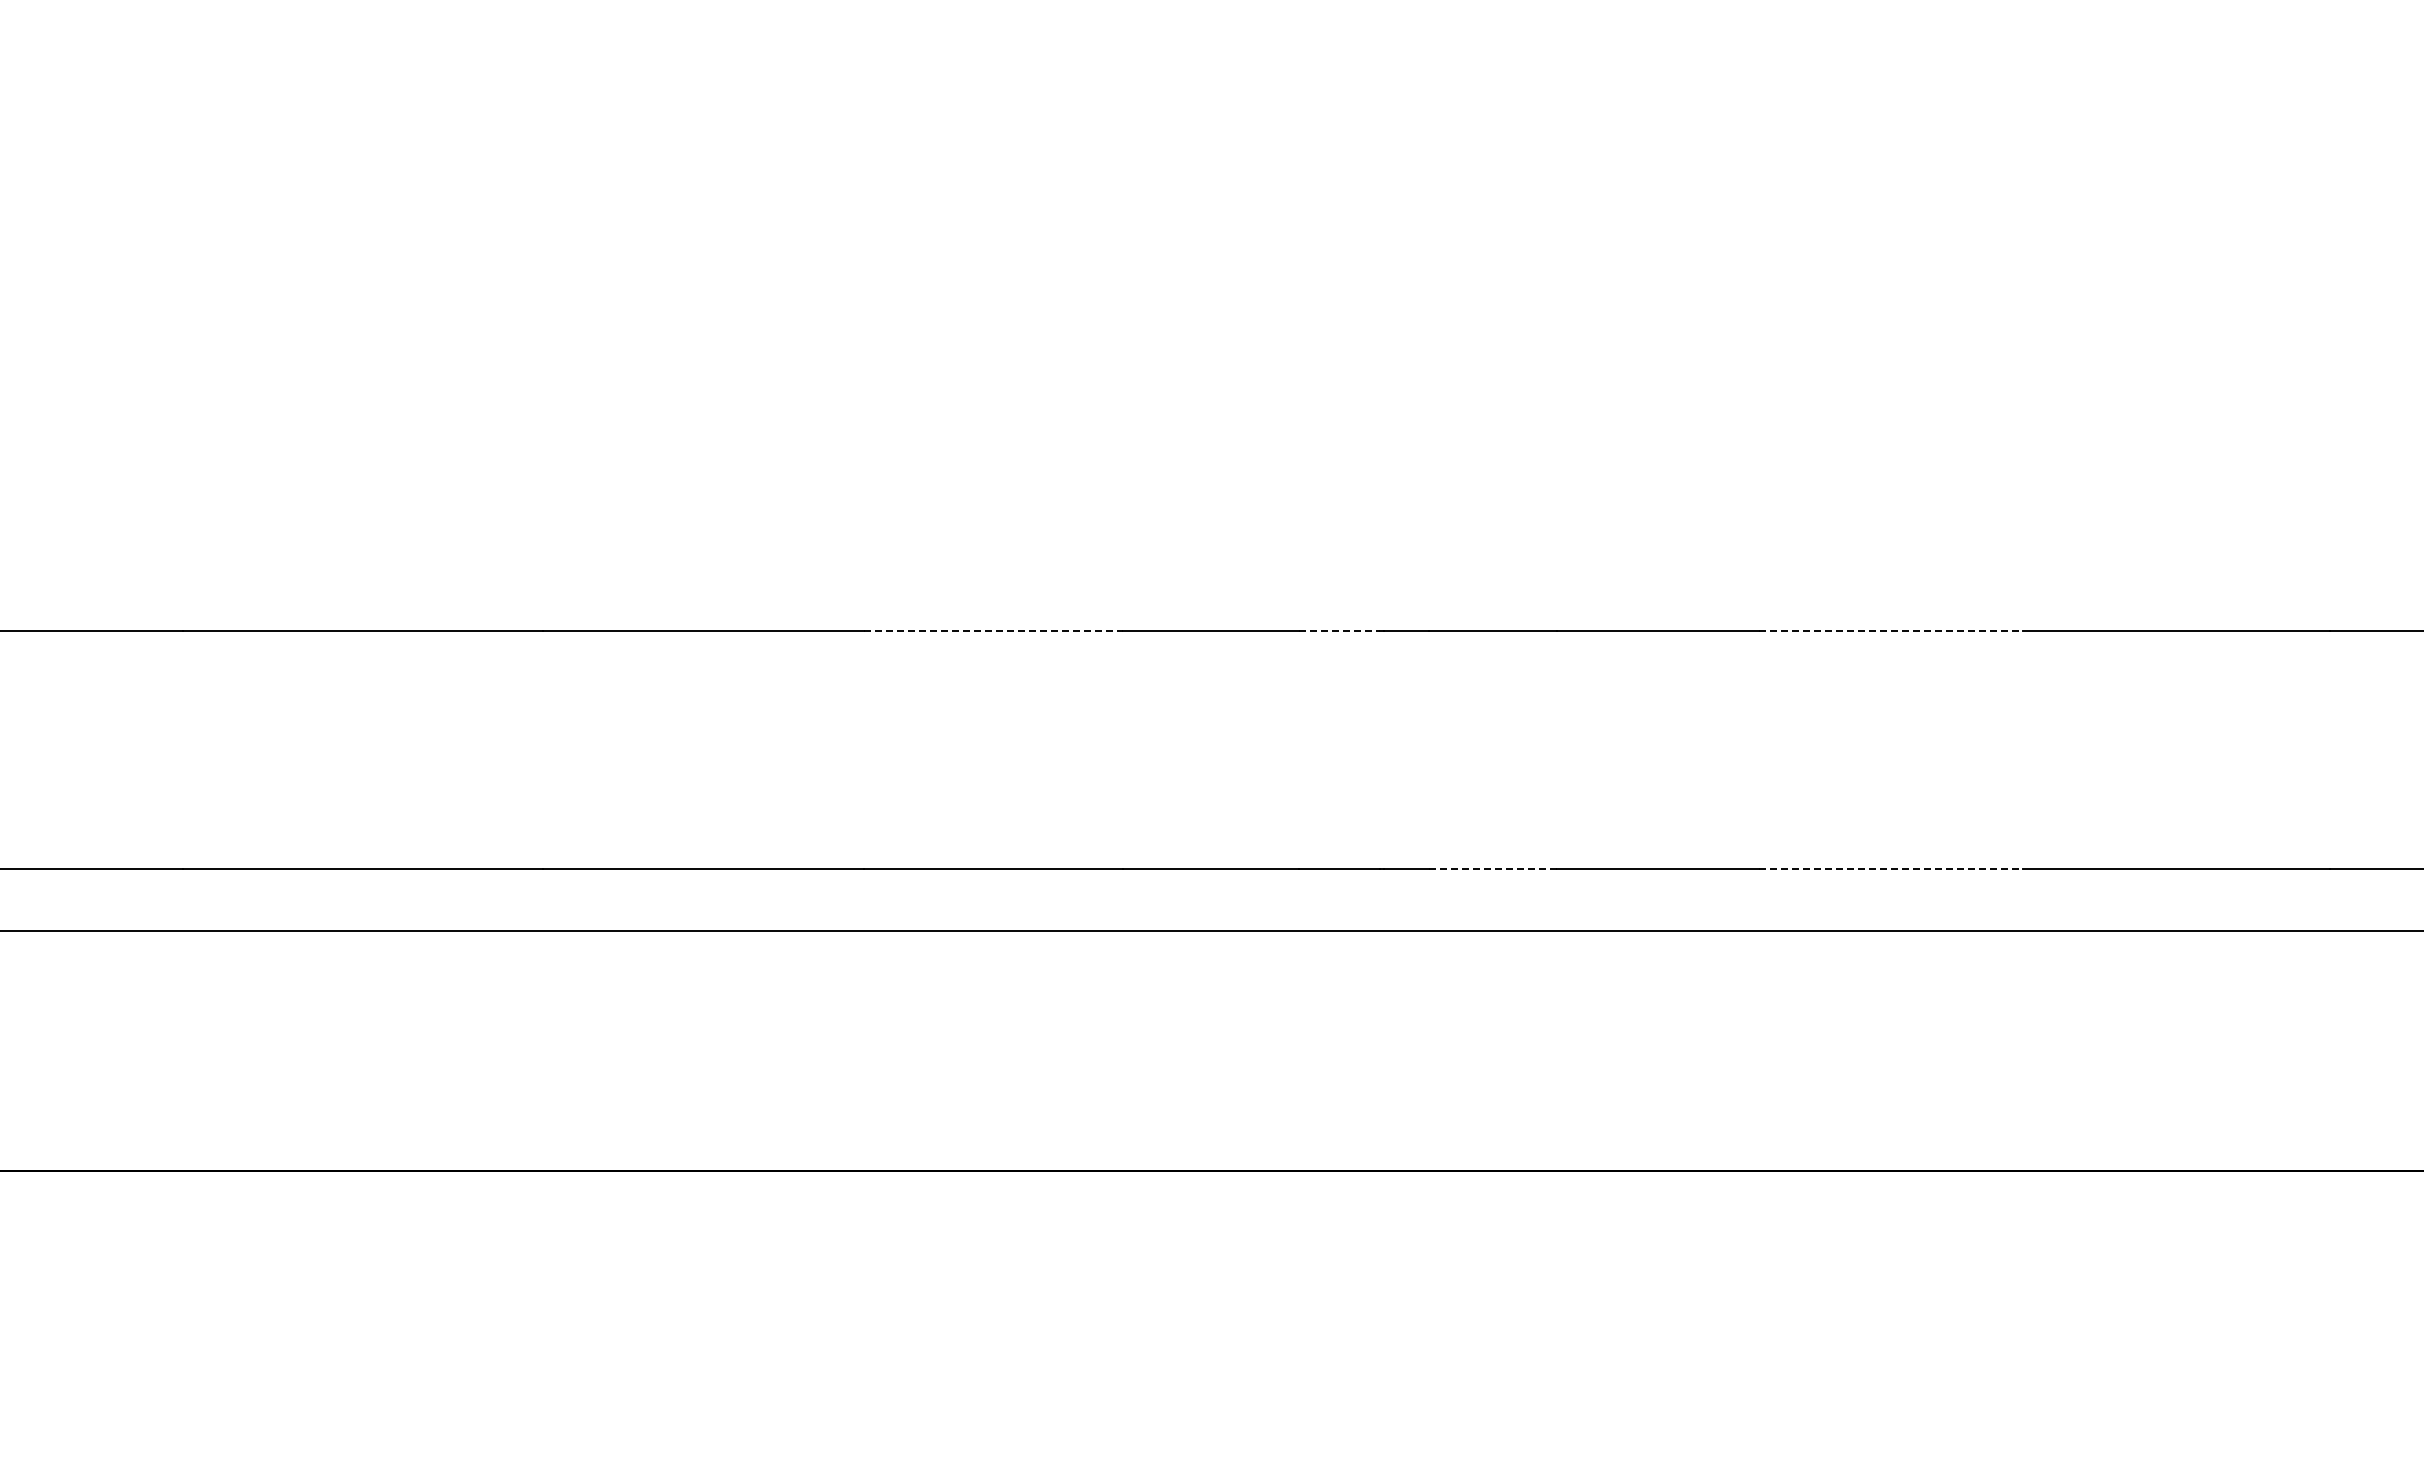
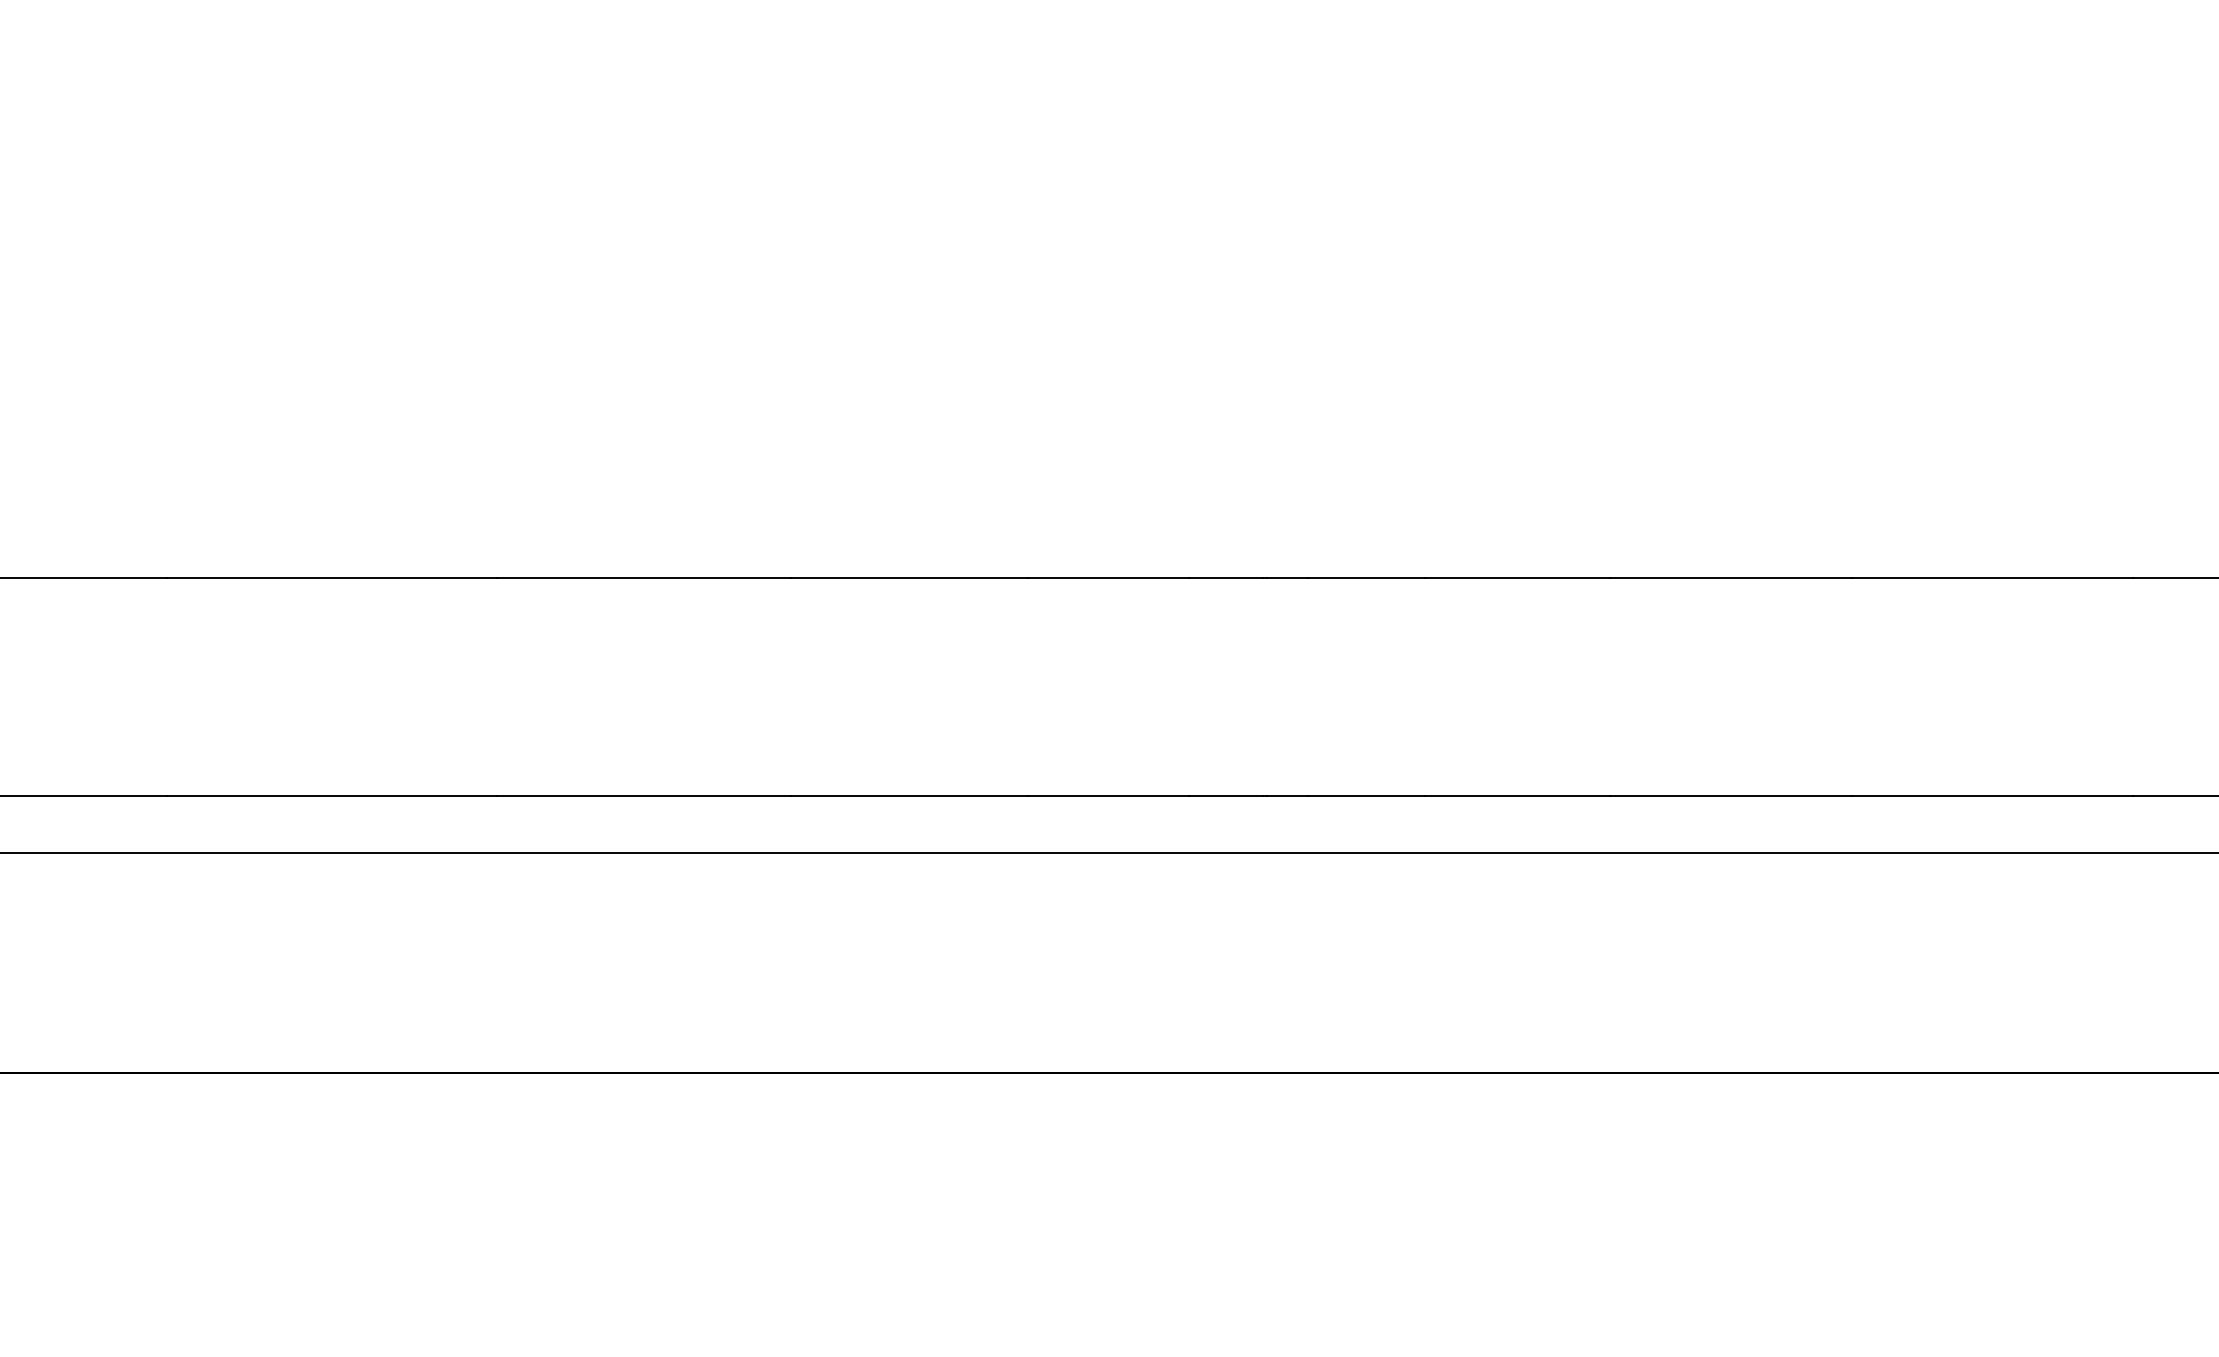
line: (994, 631) -> (910, 578), dashed -> solid
line: (1339, 631) -> (1226, 578), dashed -> solid
line: (1890, 631) -> (1730, 578), dashed -> solid
line: (1492, 869) -> (1366, 796), dashed -> solid
line: (1890, 869) -> (1730, 796), dashed -> solid

